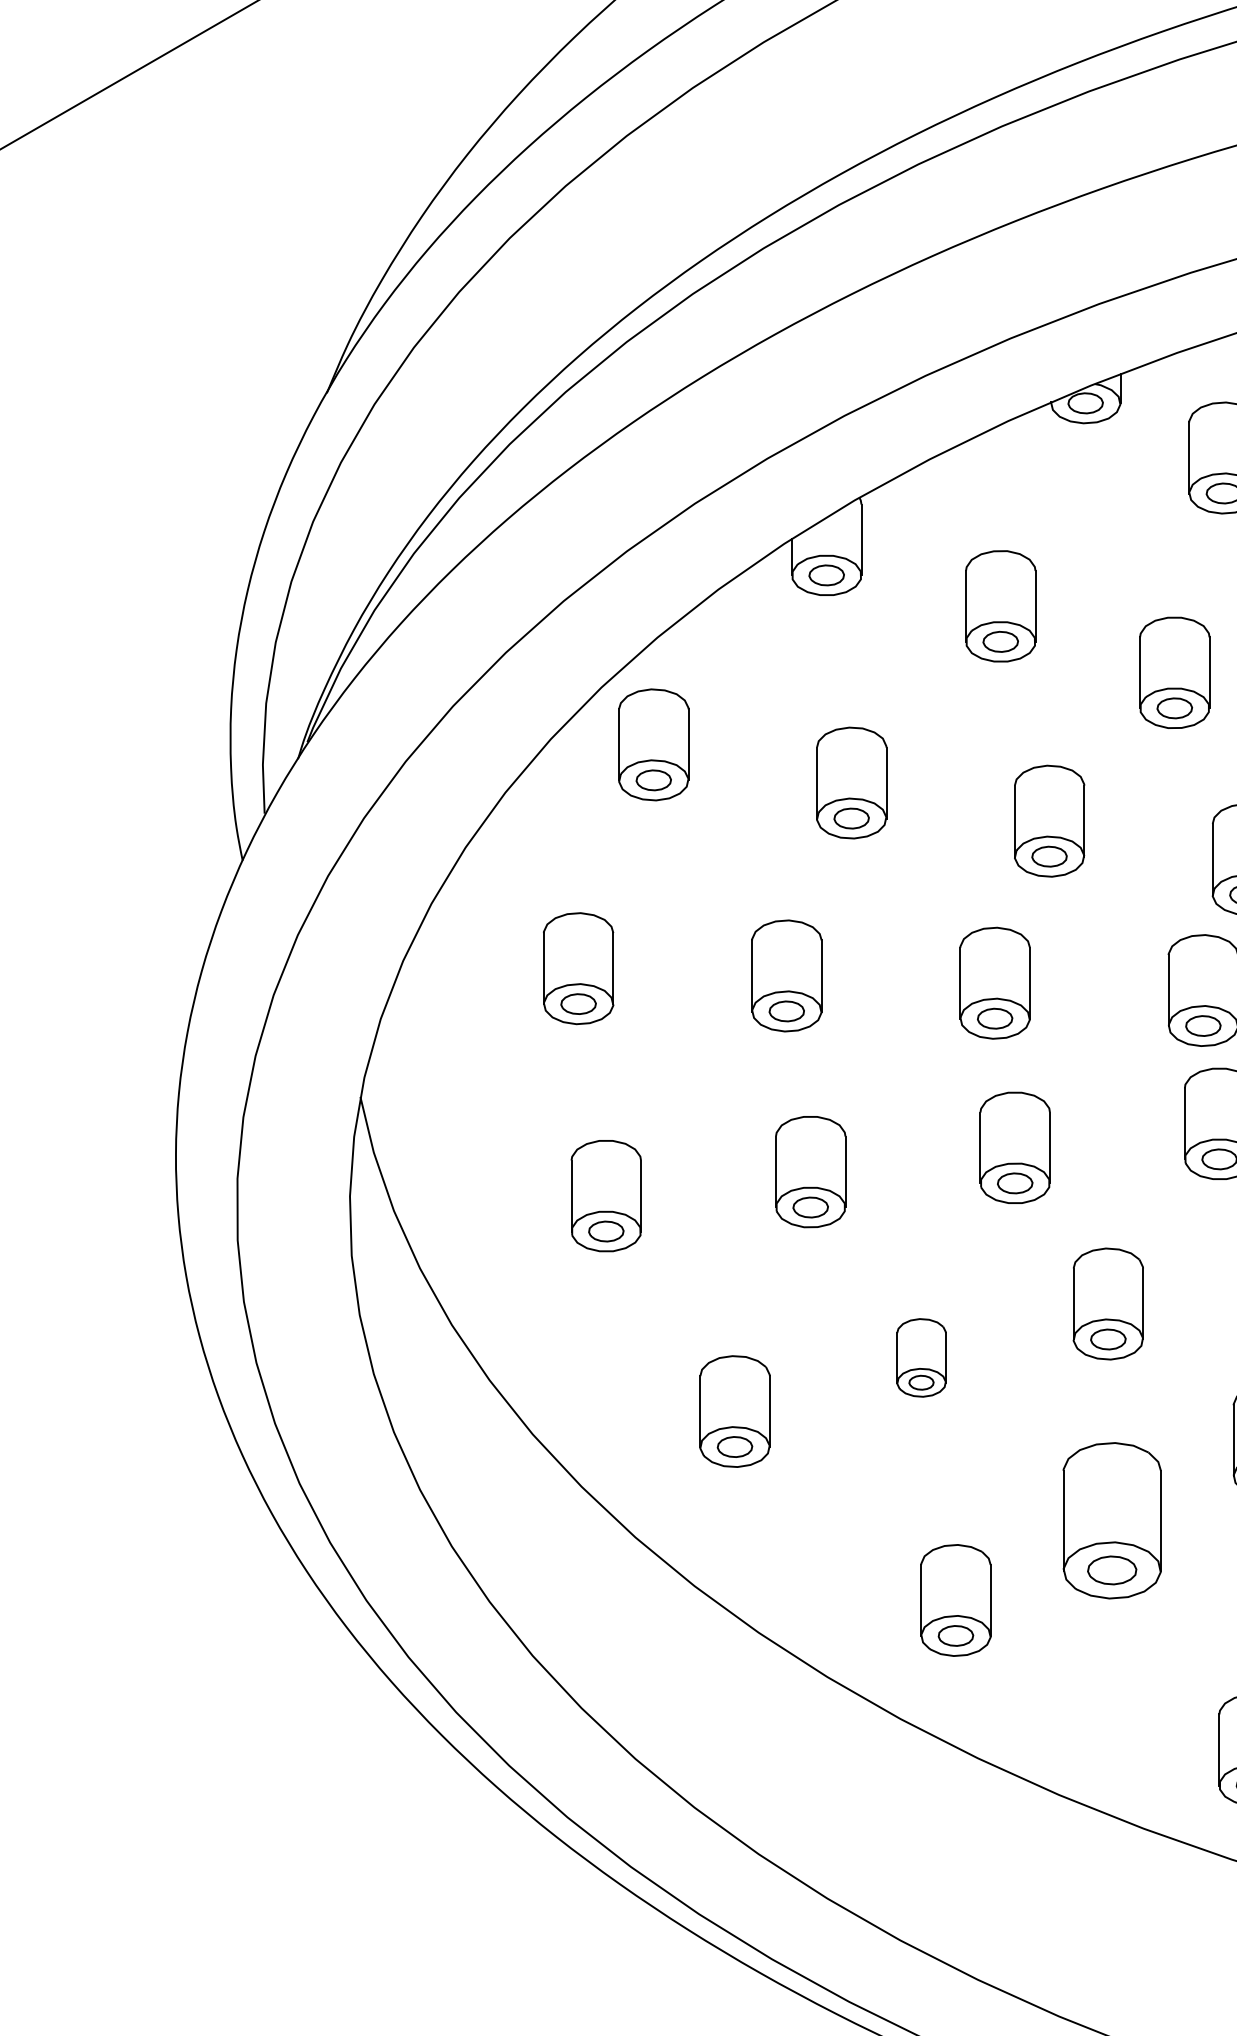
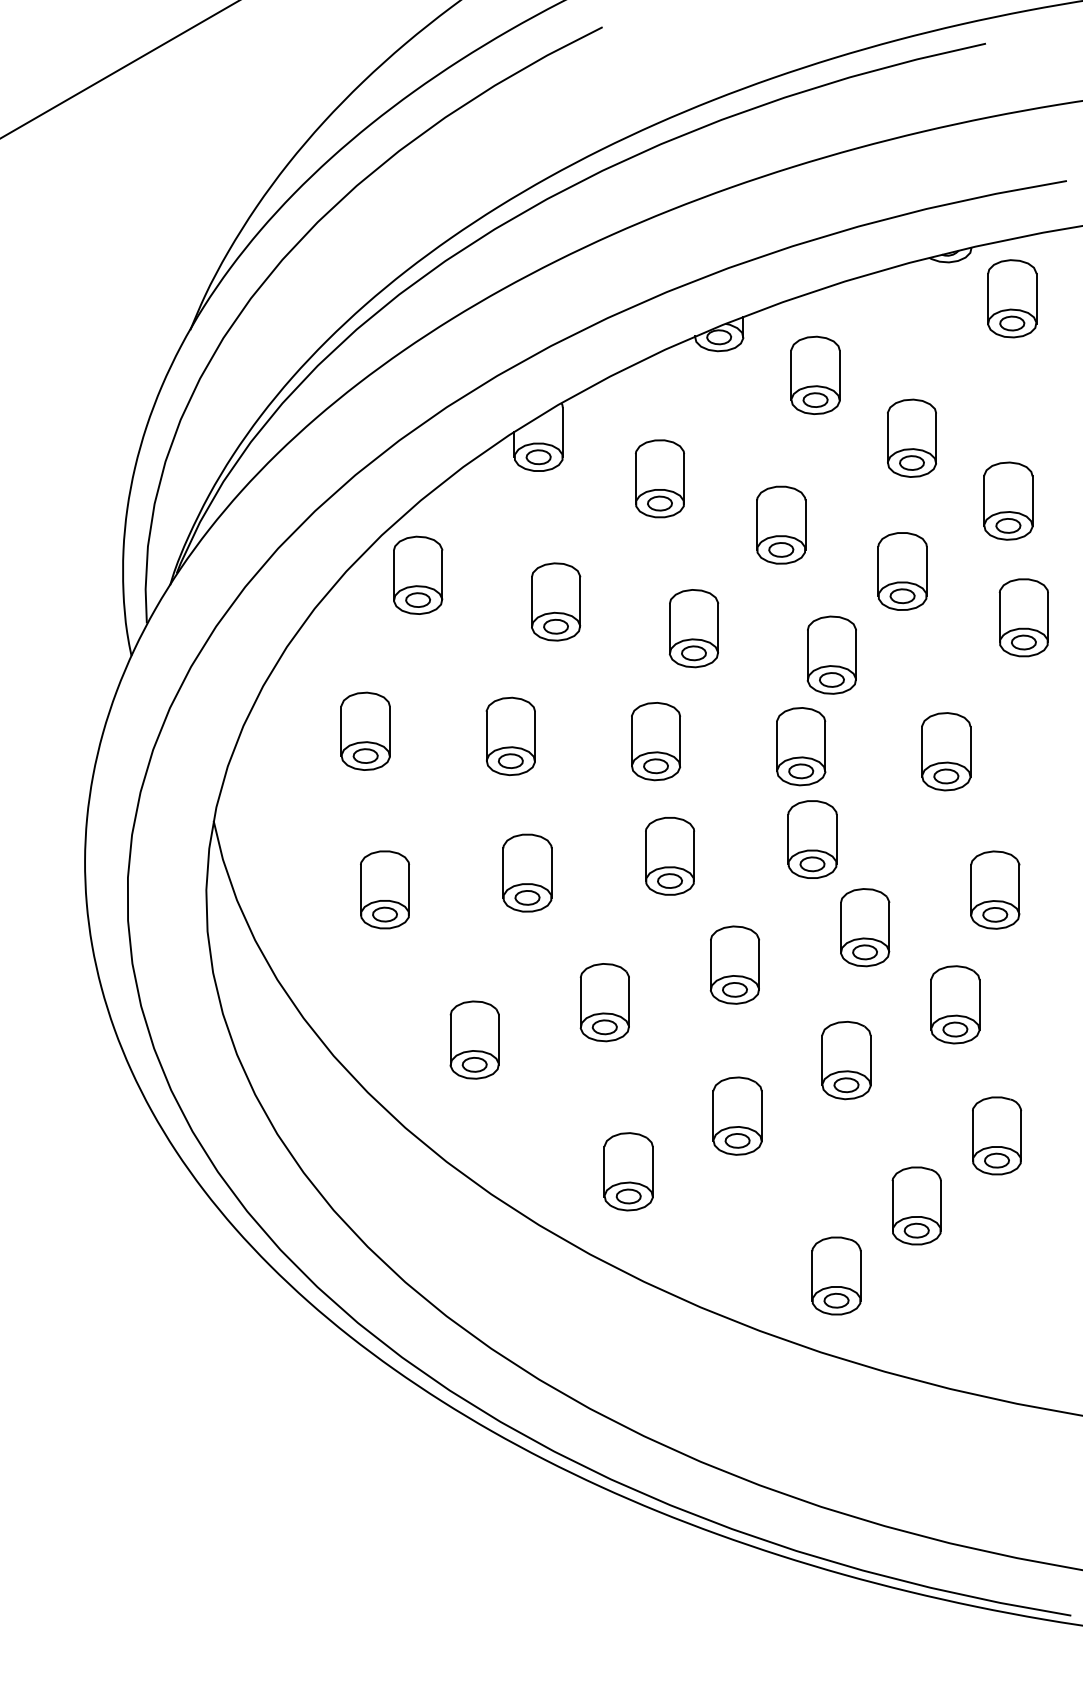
part: (921, 1357) -> (604, 1002), size x1.43
part: (1111, 1519) -> (737, 1115), size x0.71

